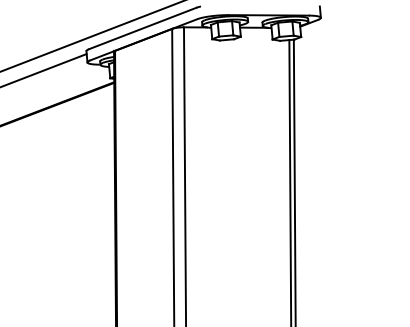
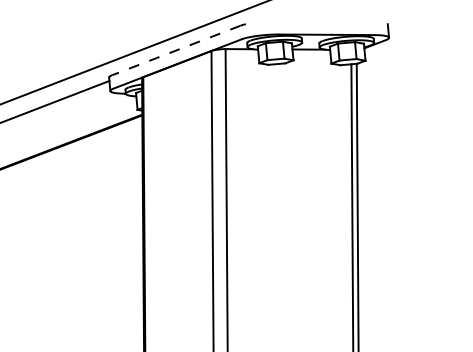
line: (142, 28) -> (176, 50), solid -> dashed

